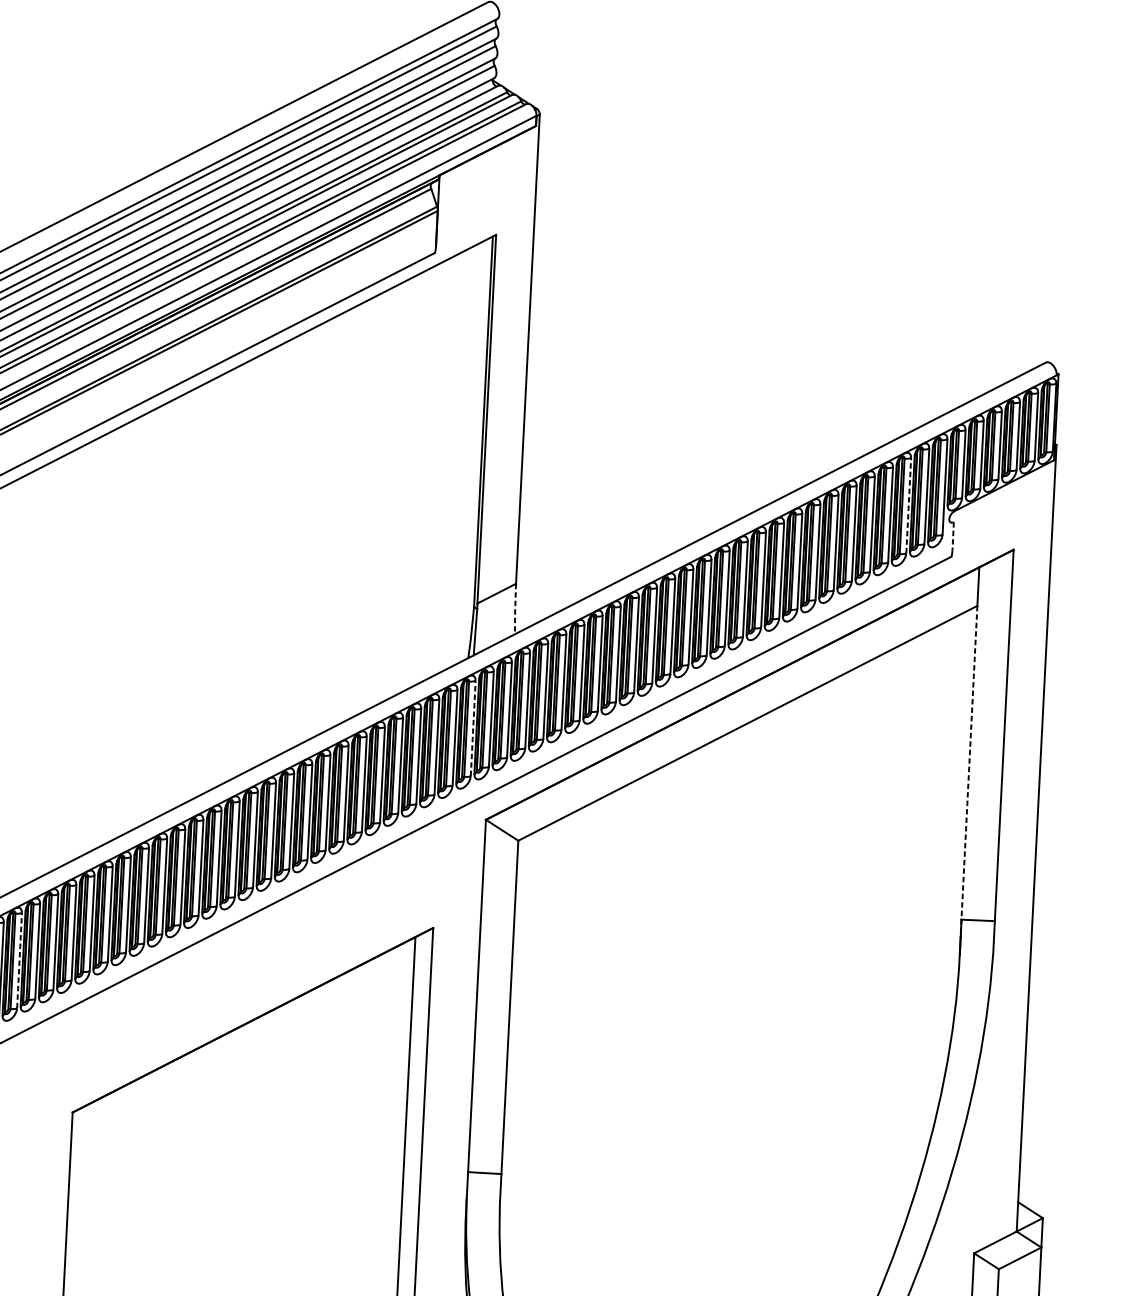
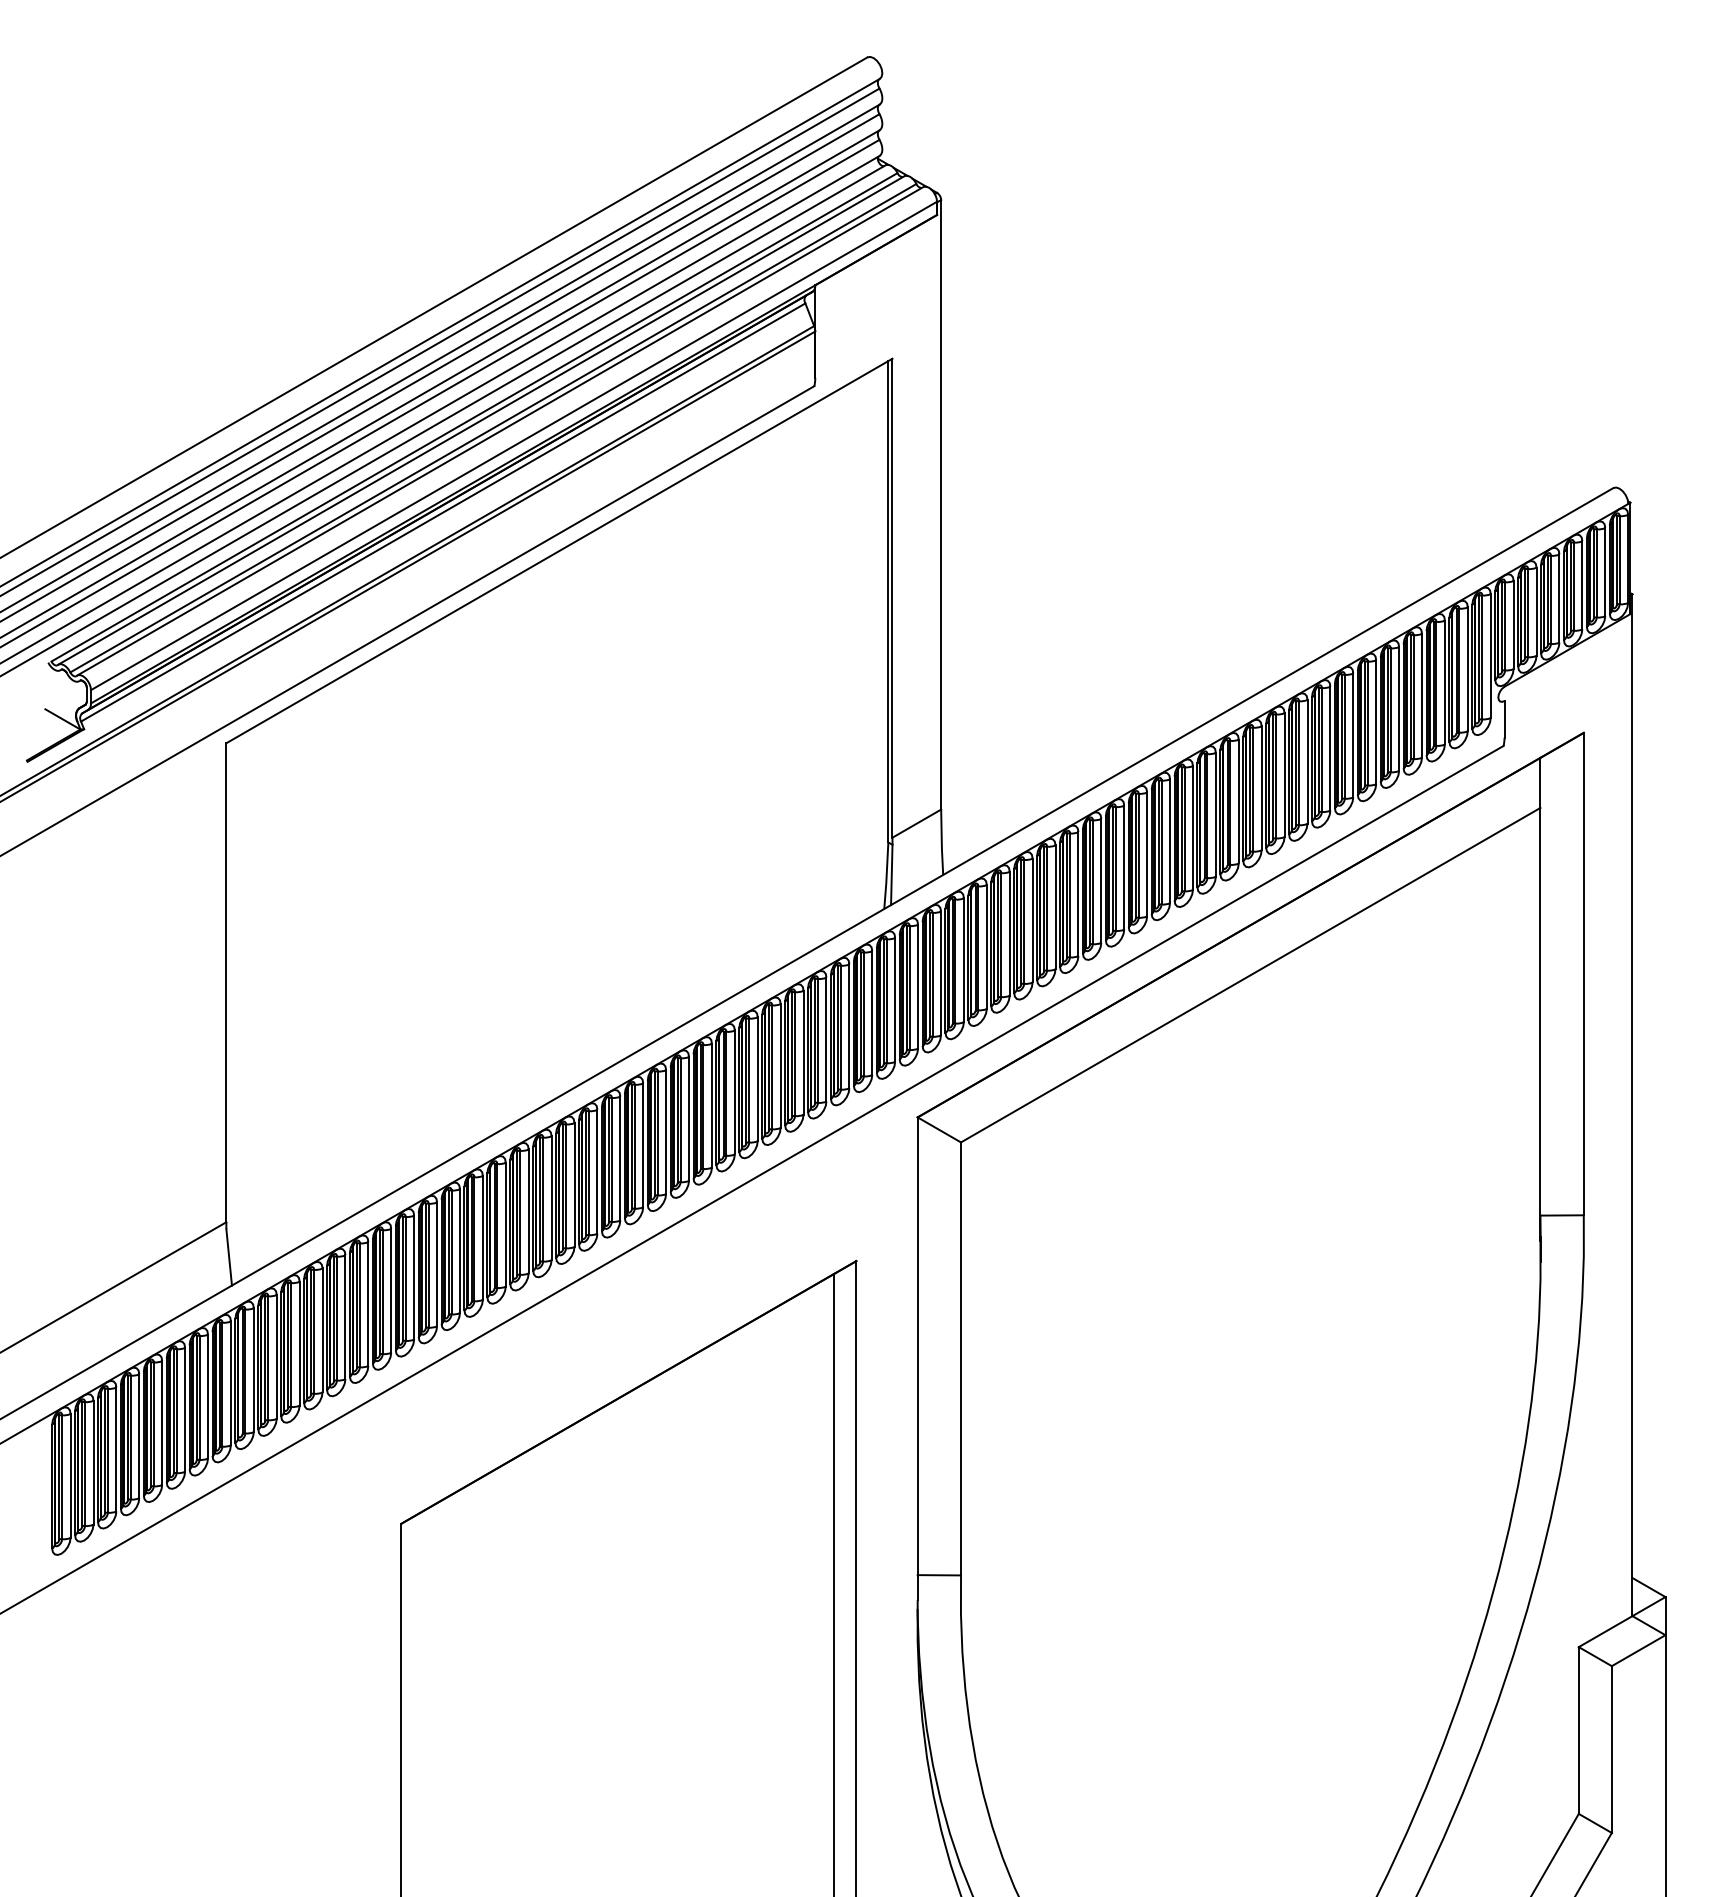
line: (908, 505) -> (1444, 682), dashed -> solid
line: (953, 536) -> (1504, 719), dashed -> solid
line: (515, 609) -> (941, 842), dashed -> solid
line: (473, 728) -> (895, 999), dashed -> solid
line: (968, 772) -> (1540, 1024), dashed -> solid
line: (19, 960) -> (322, 1330), dashed -> solid

